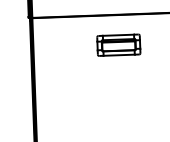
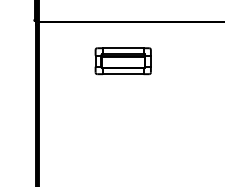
part: (118, 45) -> (122, 61), moved

